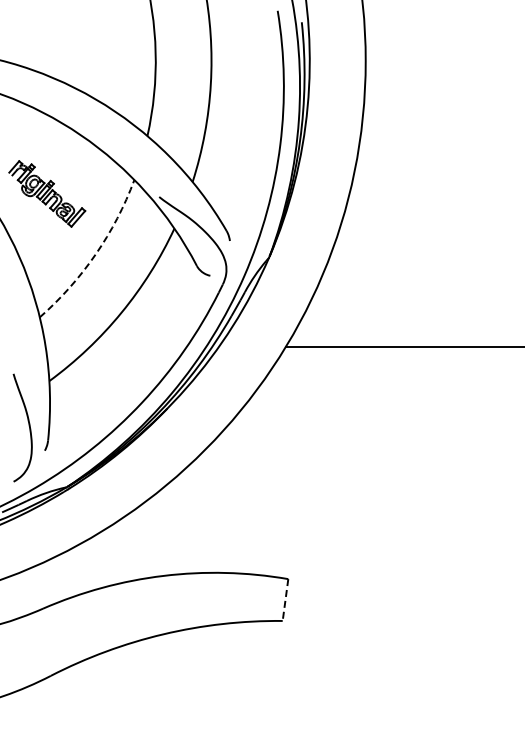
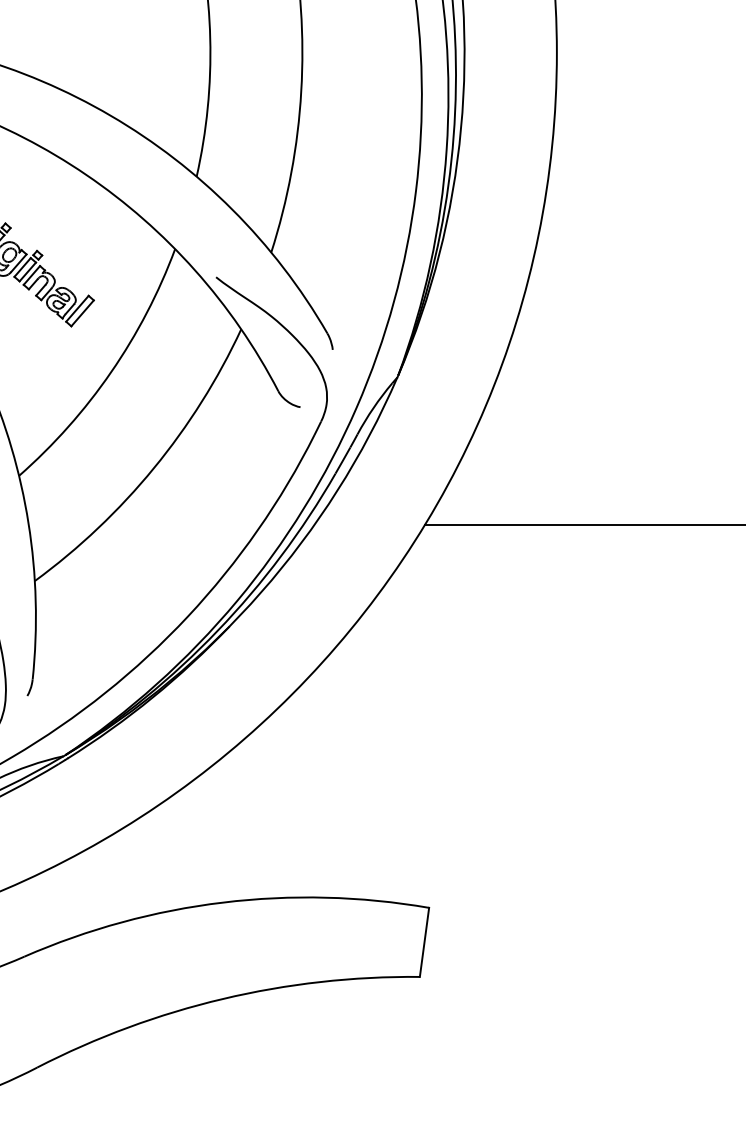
arc: (95, 254) -> (110, 372), dashed -> solid
line: (285, 600) -> (424, 943), dashed -> solid

